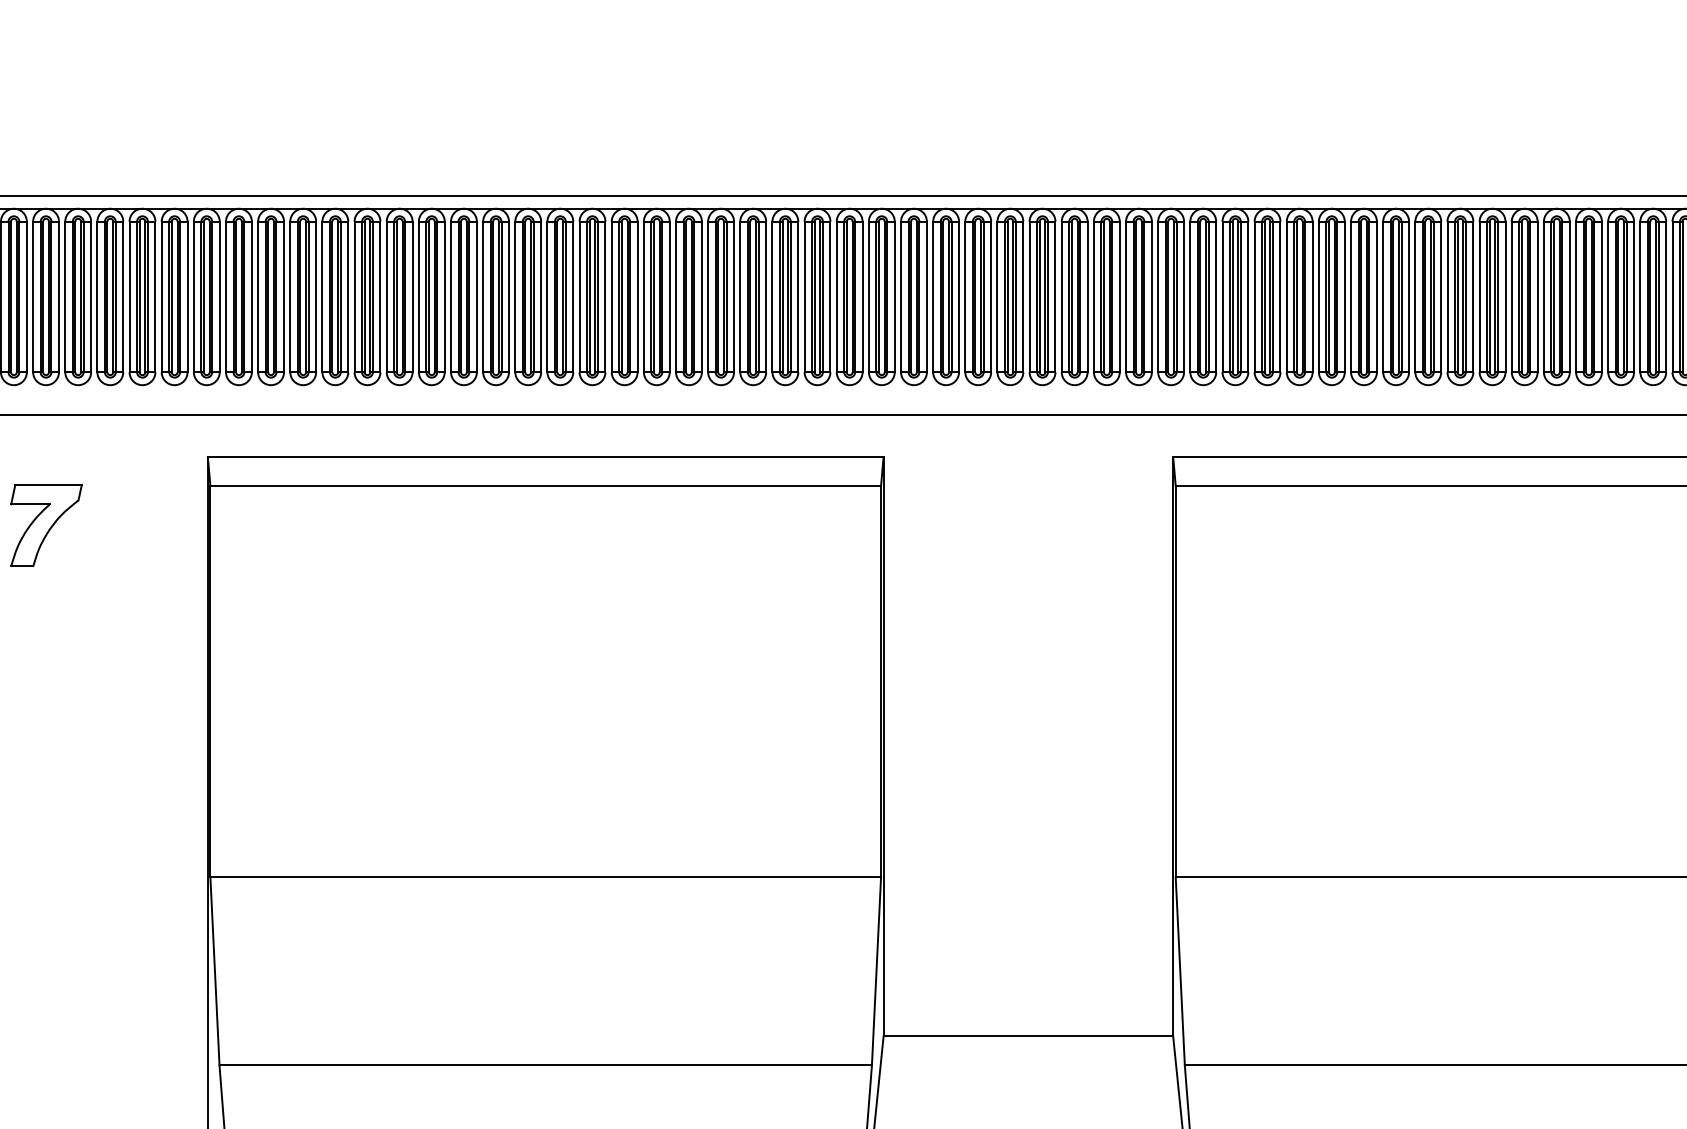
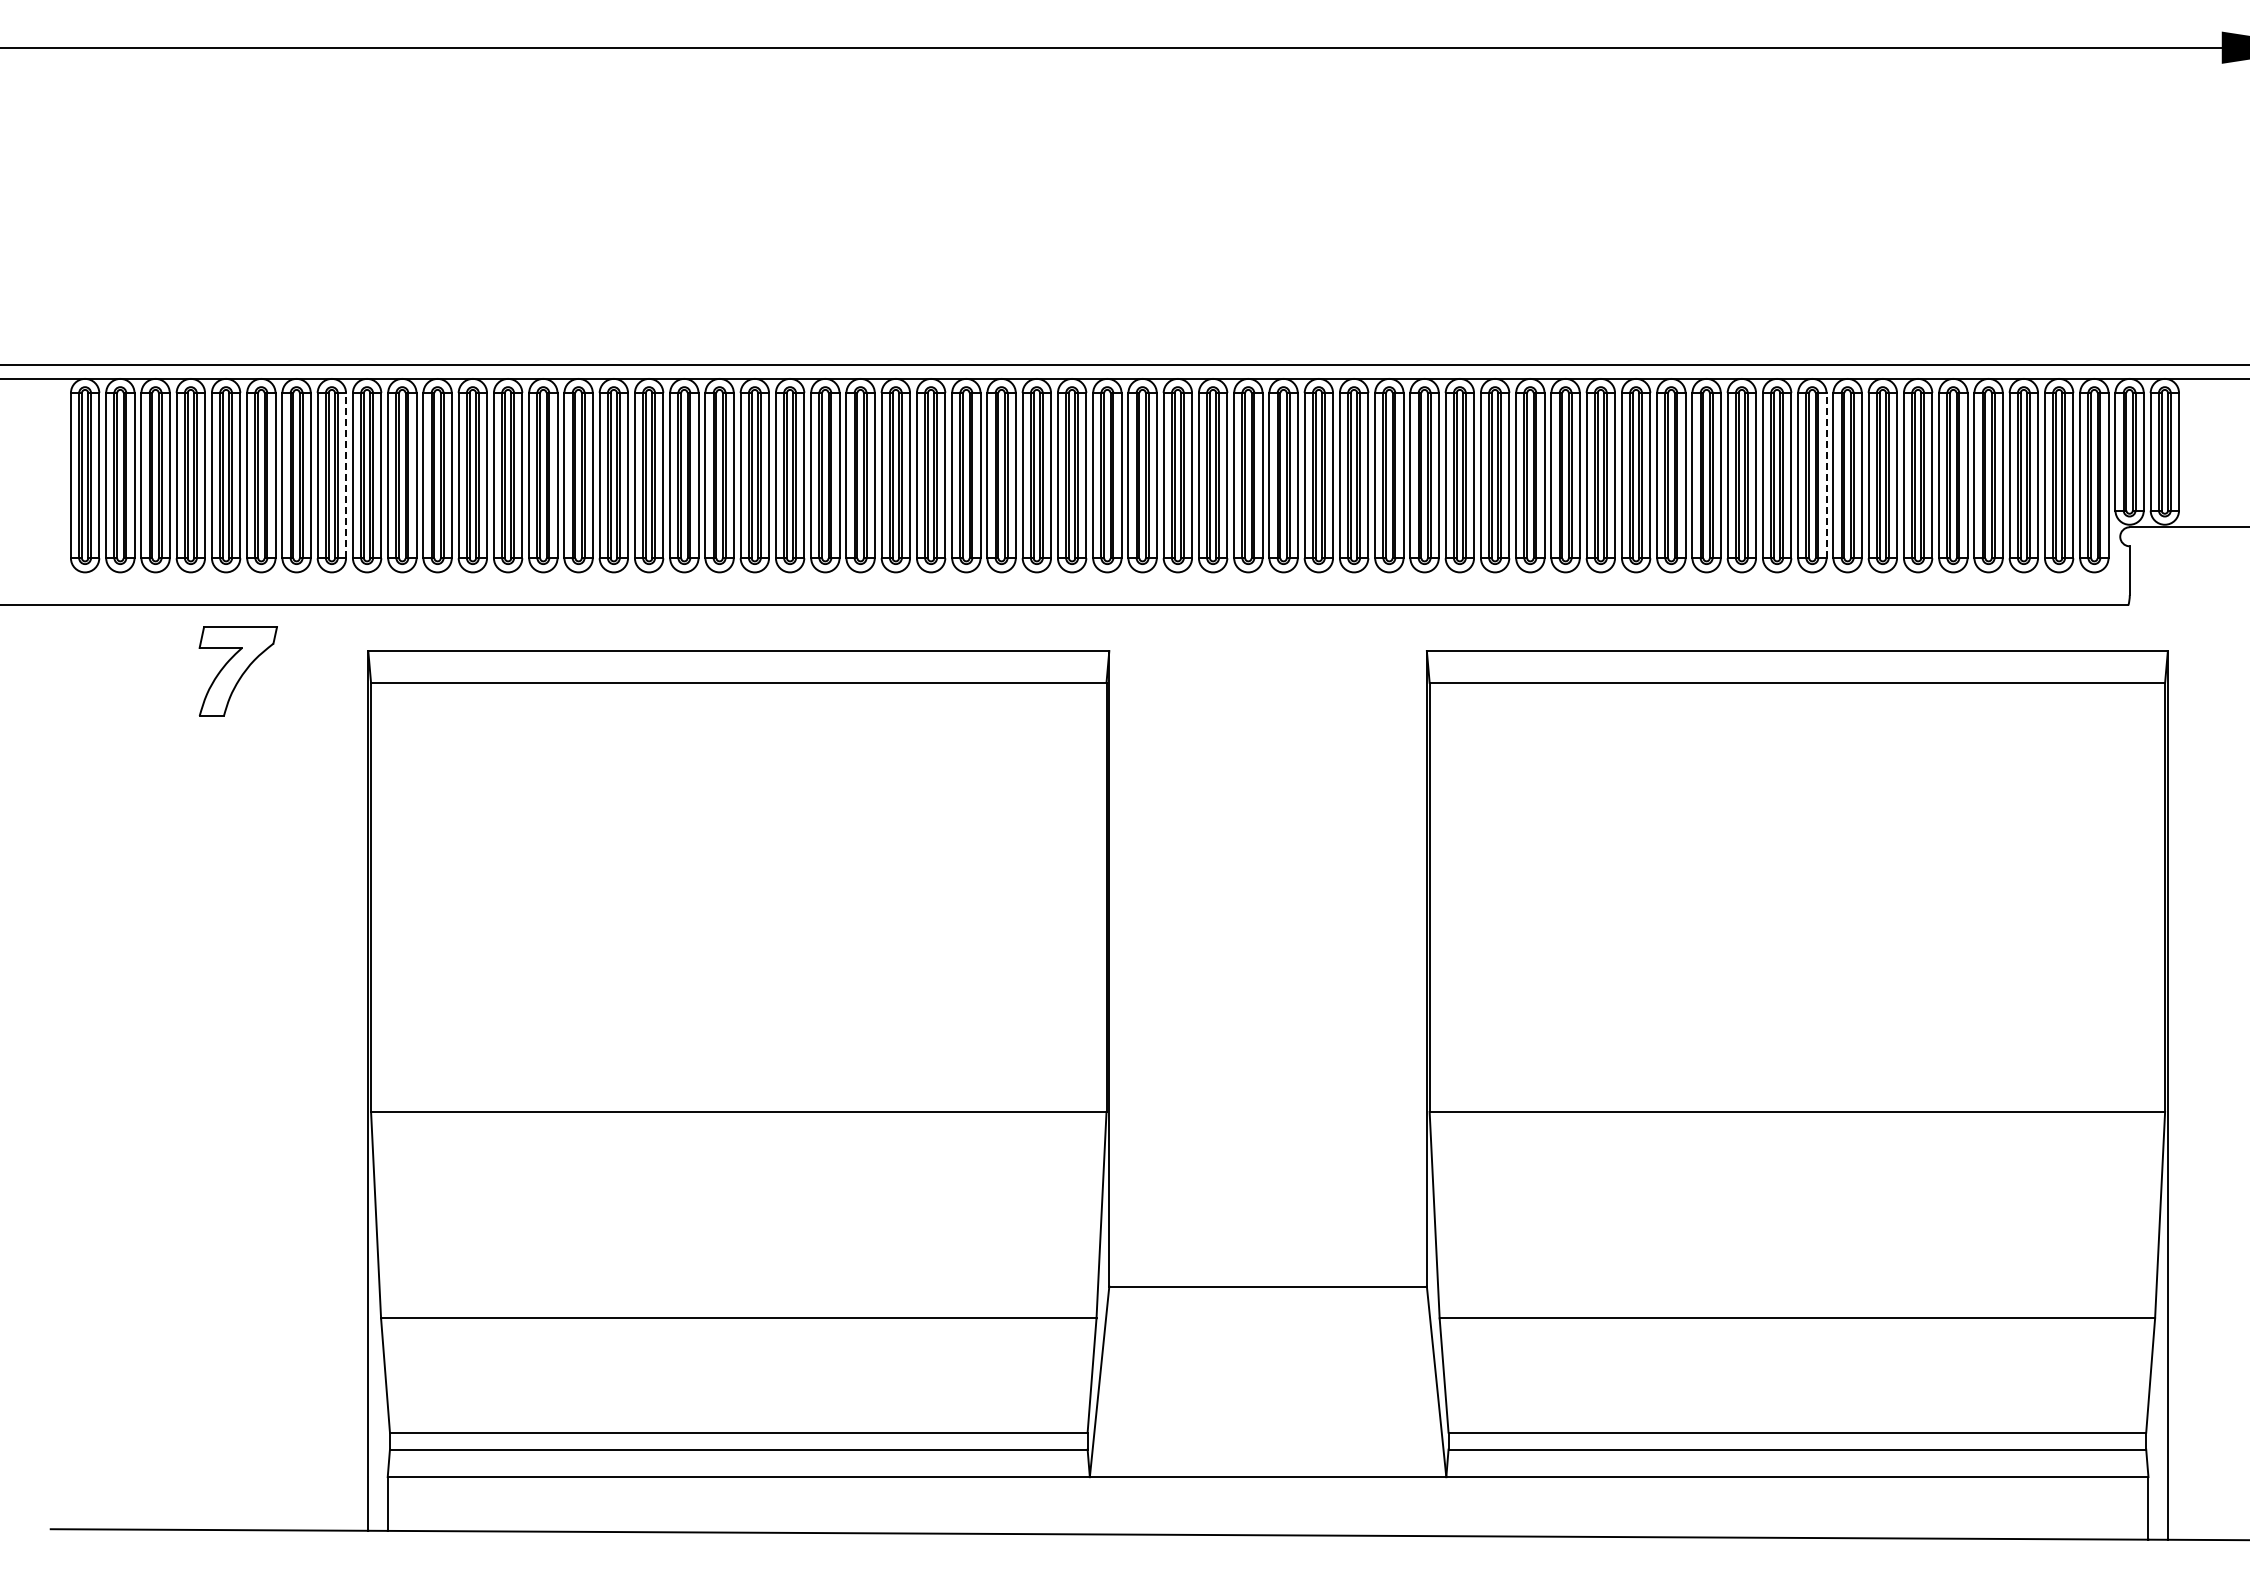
line: (187, 296) -> (346, 475), solid -> dashed
line: (1537, 296) -> (1826, 475), solid -> dashed
part: (45, 525) -> (237, 671), moved

